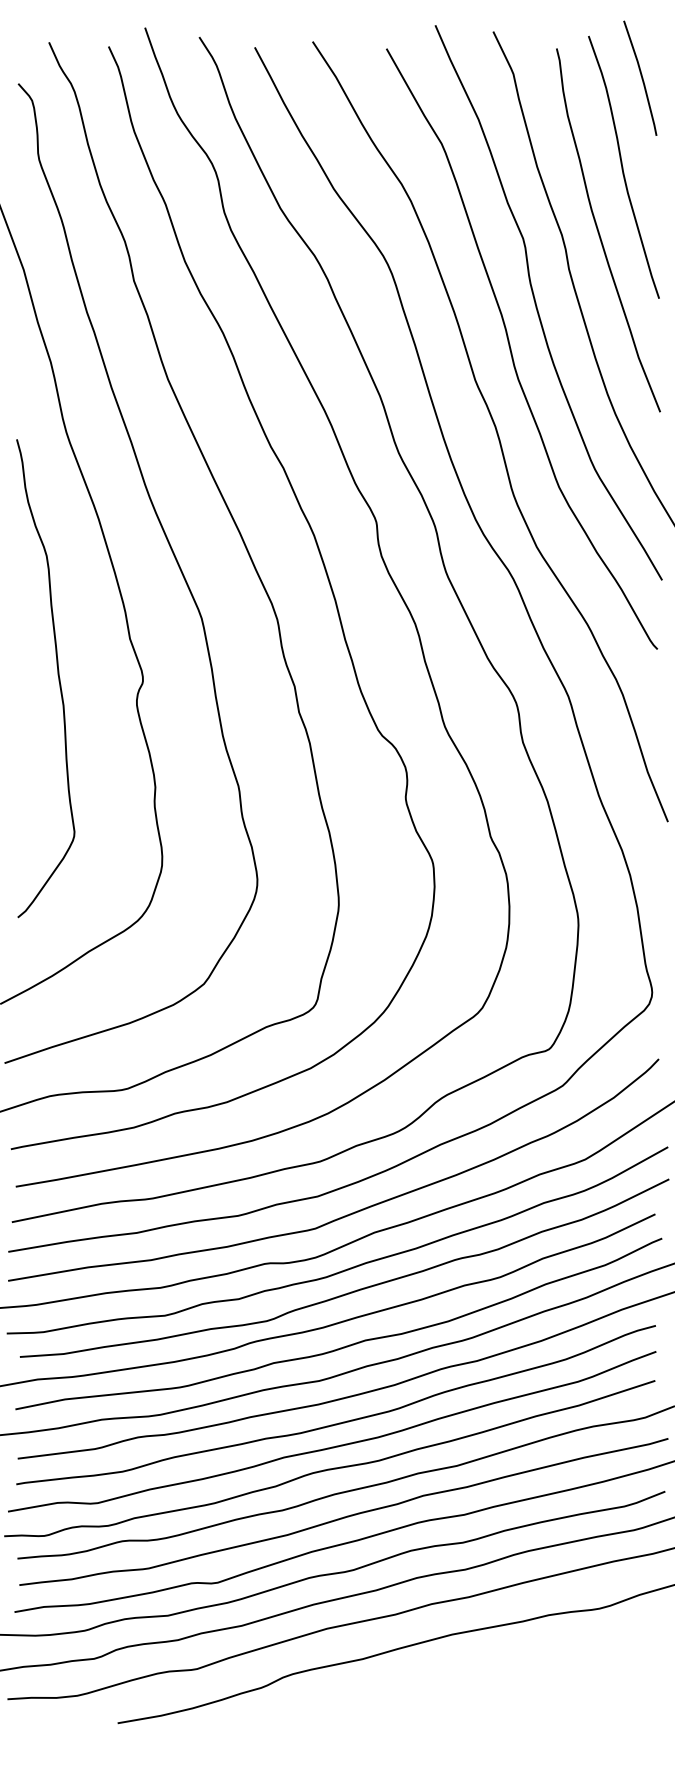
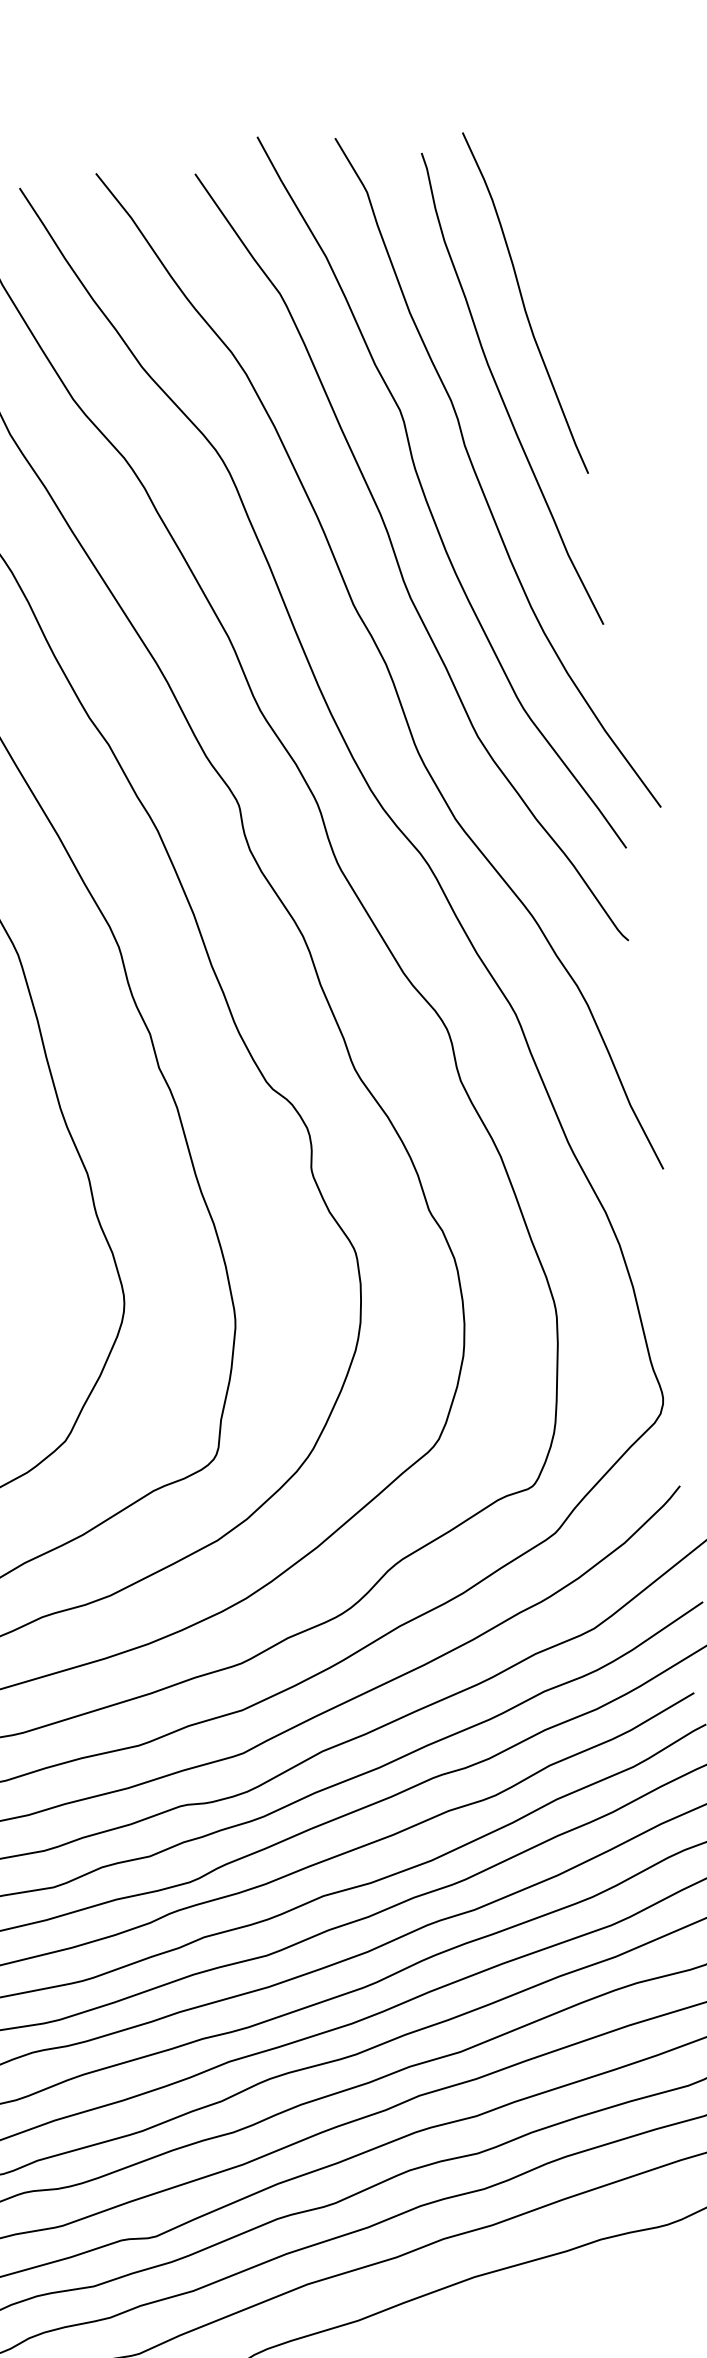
line: (641, 77) -> (537, 181), removed

